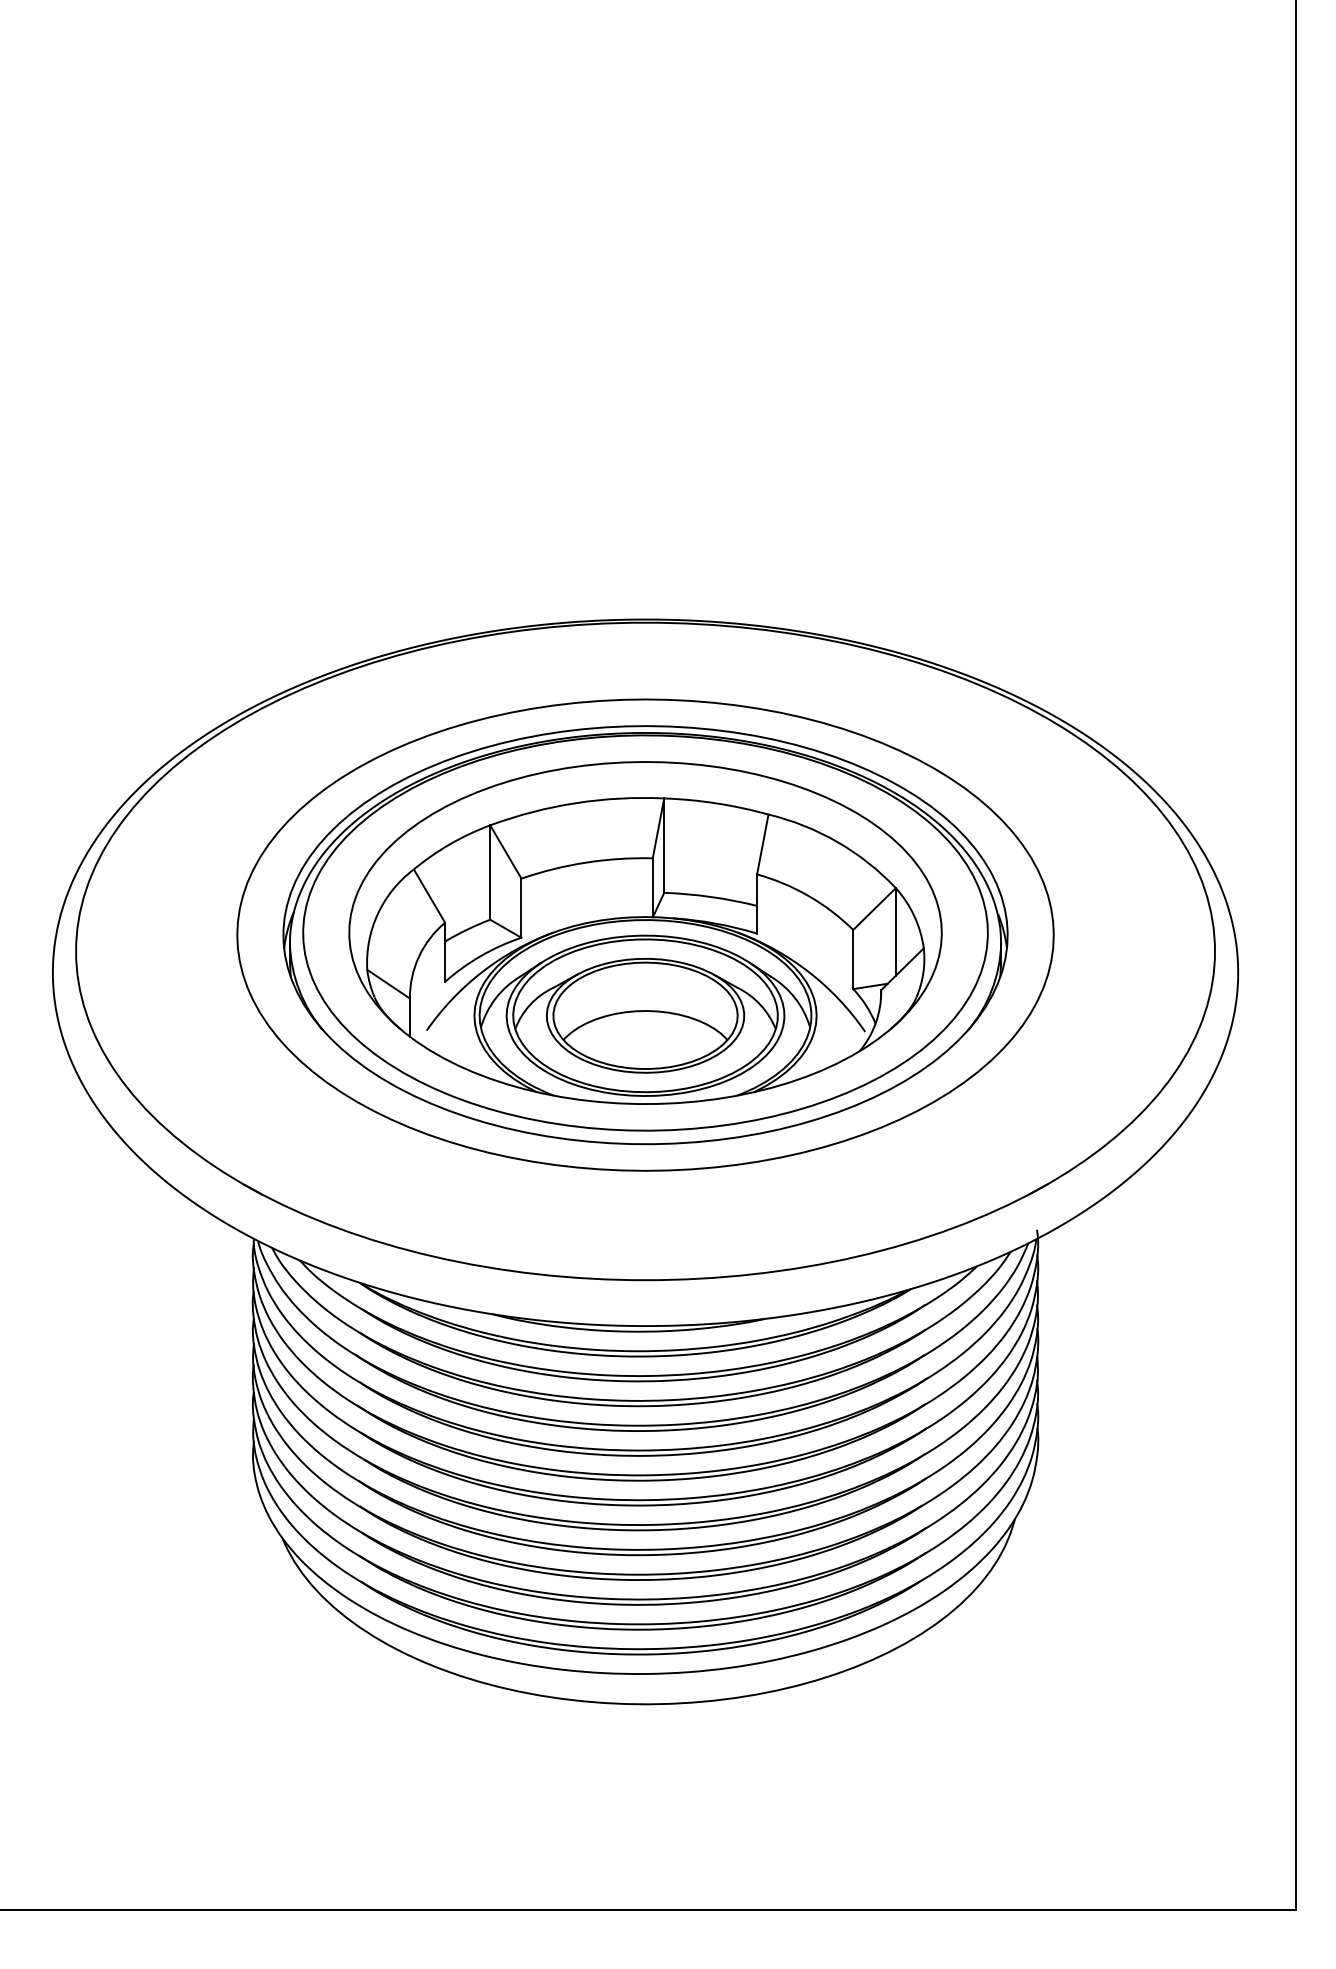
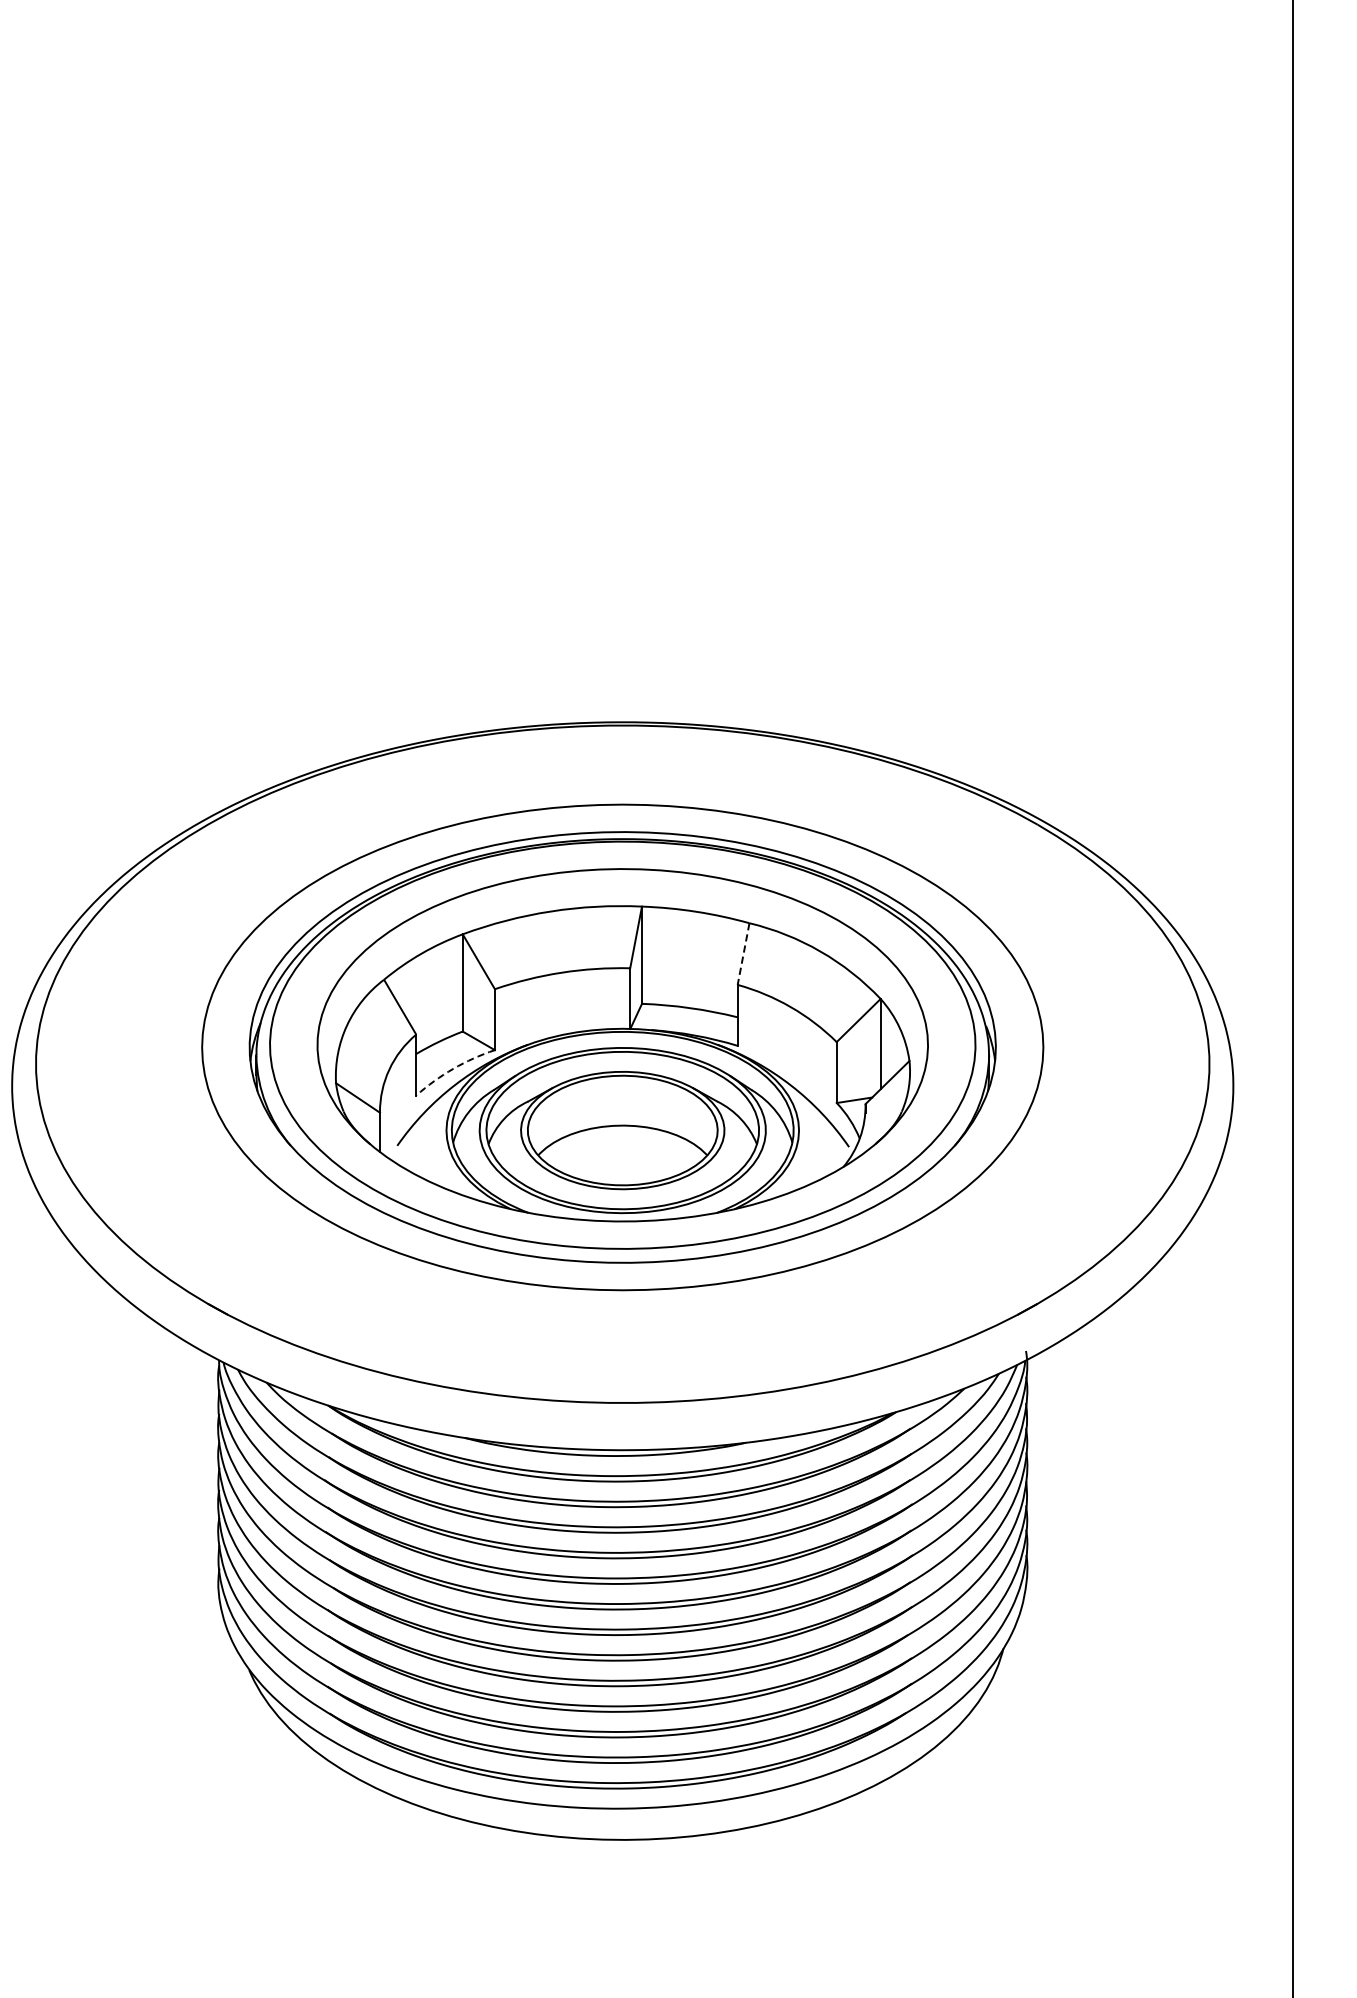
line: (762, 845) -> (743, 955), solid -> dashed
arc: (481, 955) -> (453, 1068), solid -> dashed

